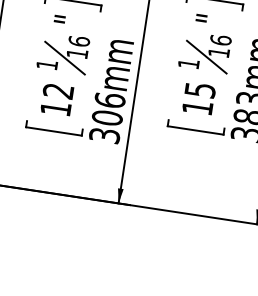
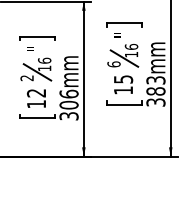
text: (187, 63) -> (113, 64), 1 -> 6
text: (46, 65) -> (26, 78), 1 -> 2

